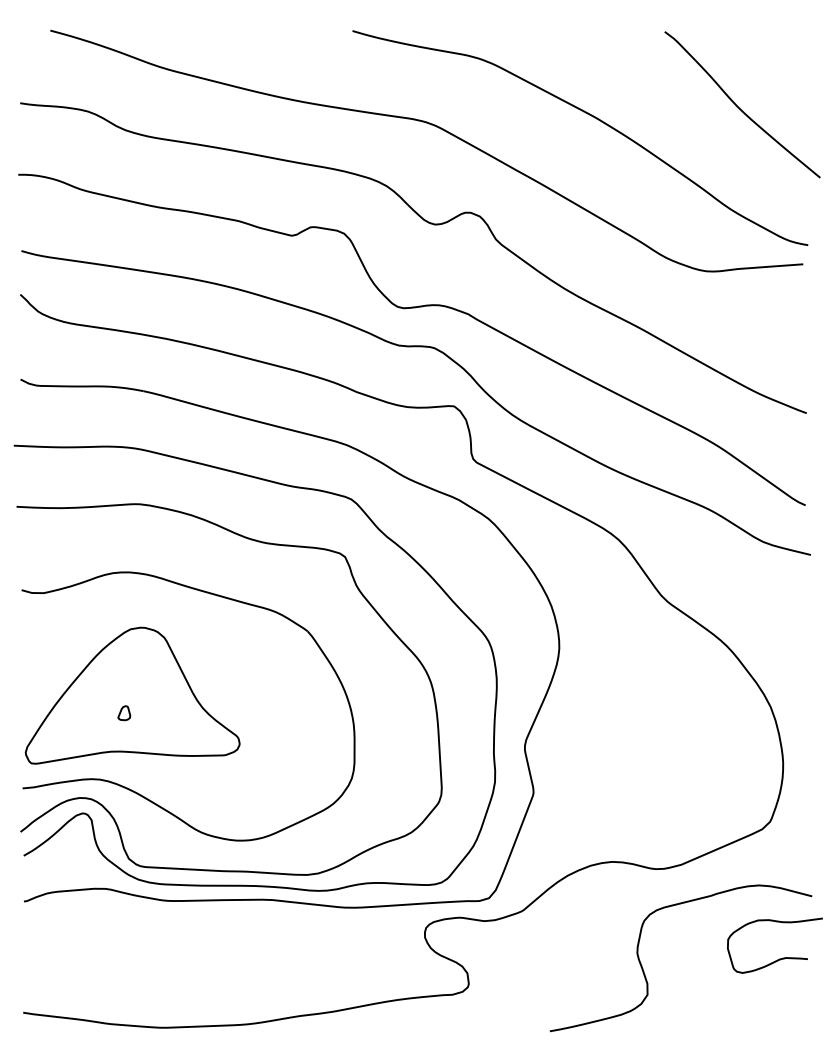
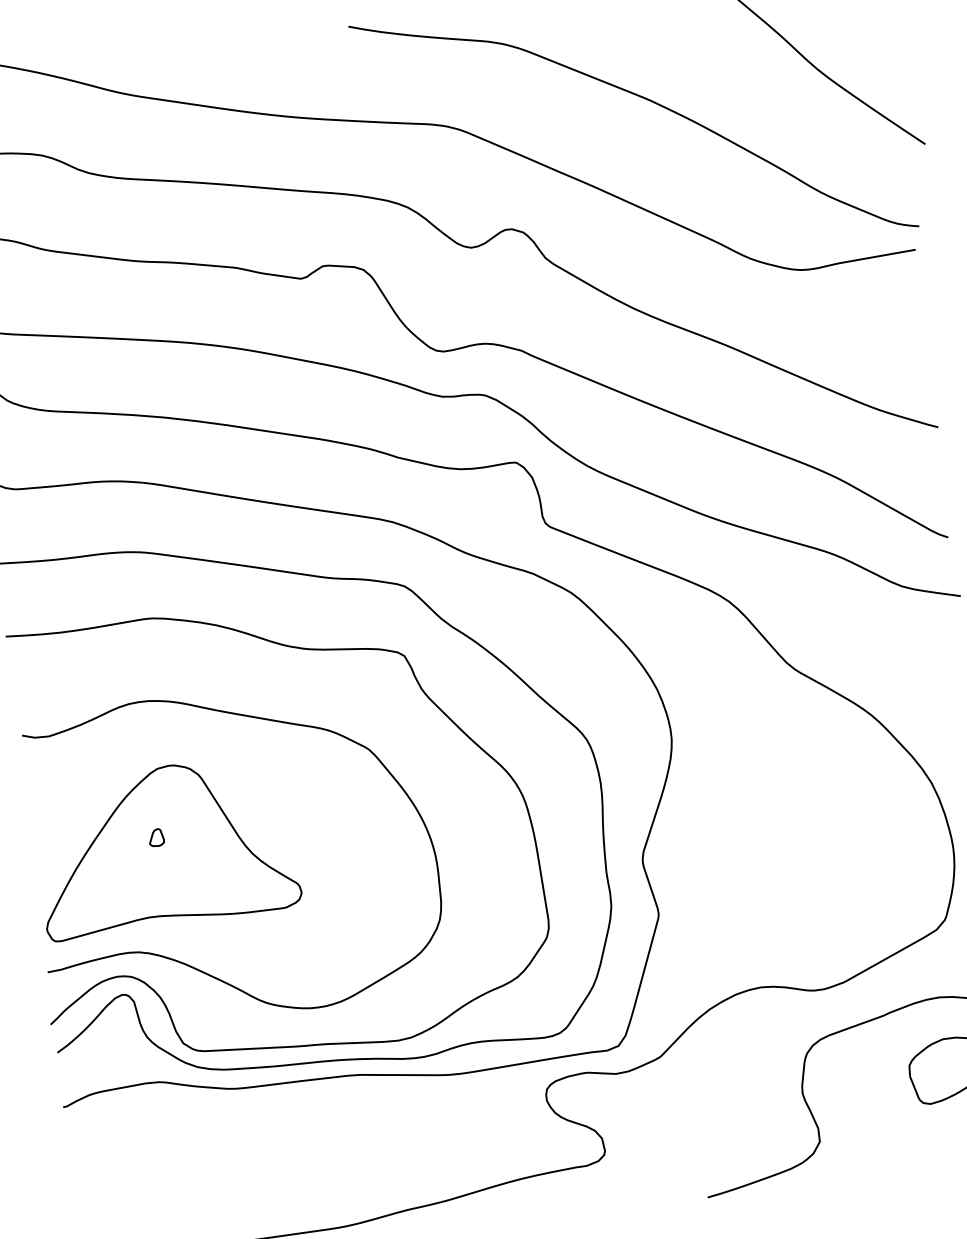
part: (124, 713) -> (156, 838), moved

